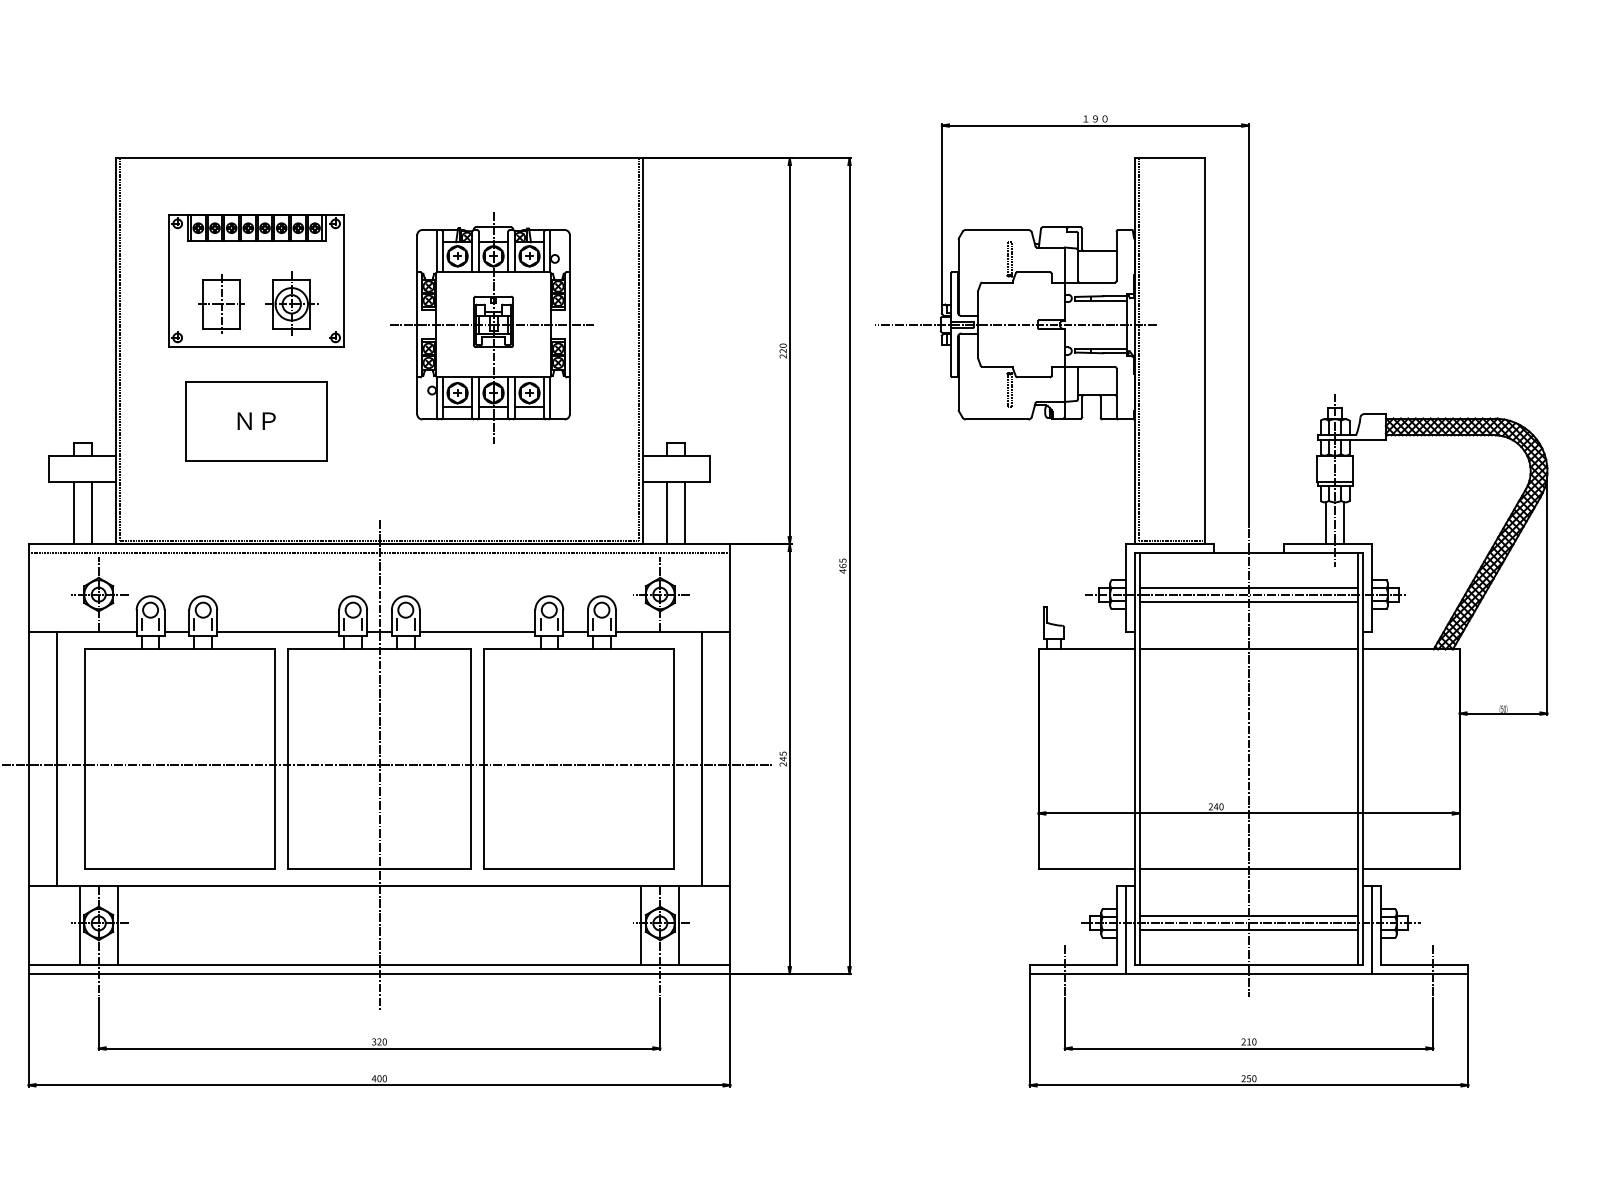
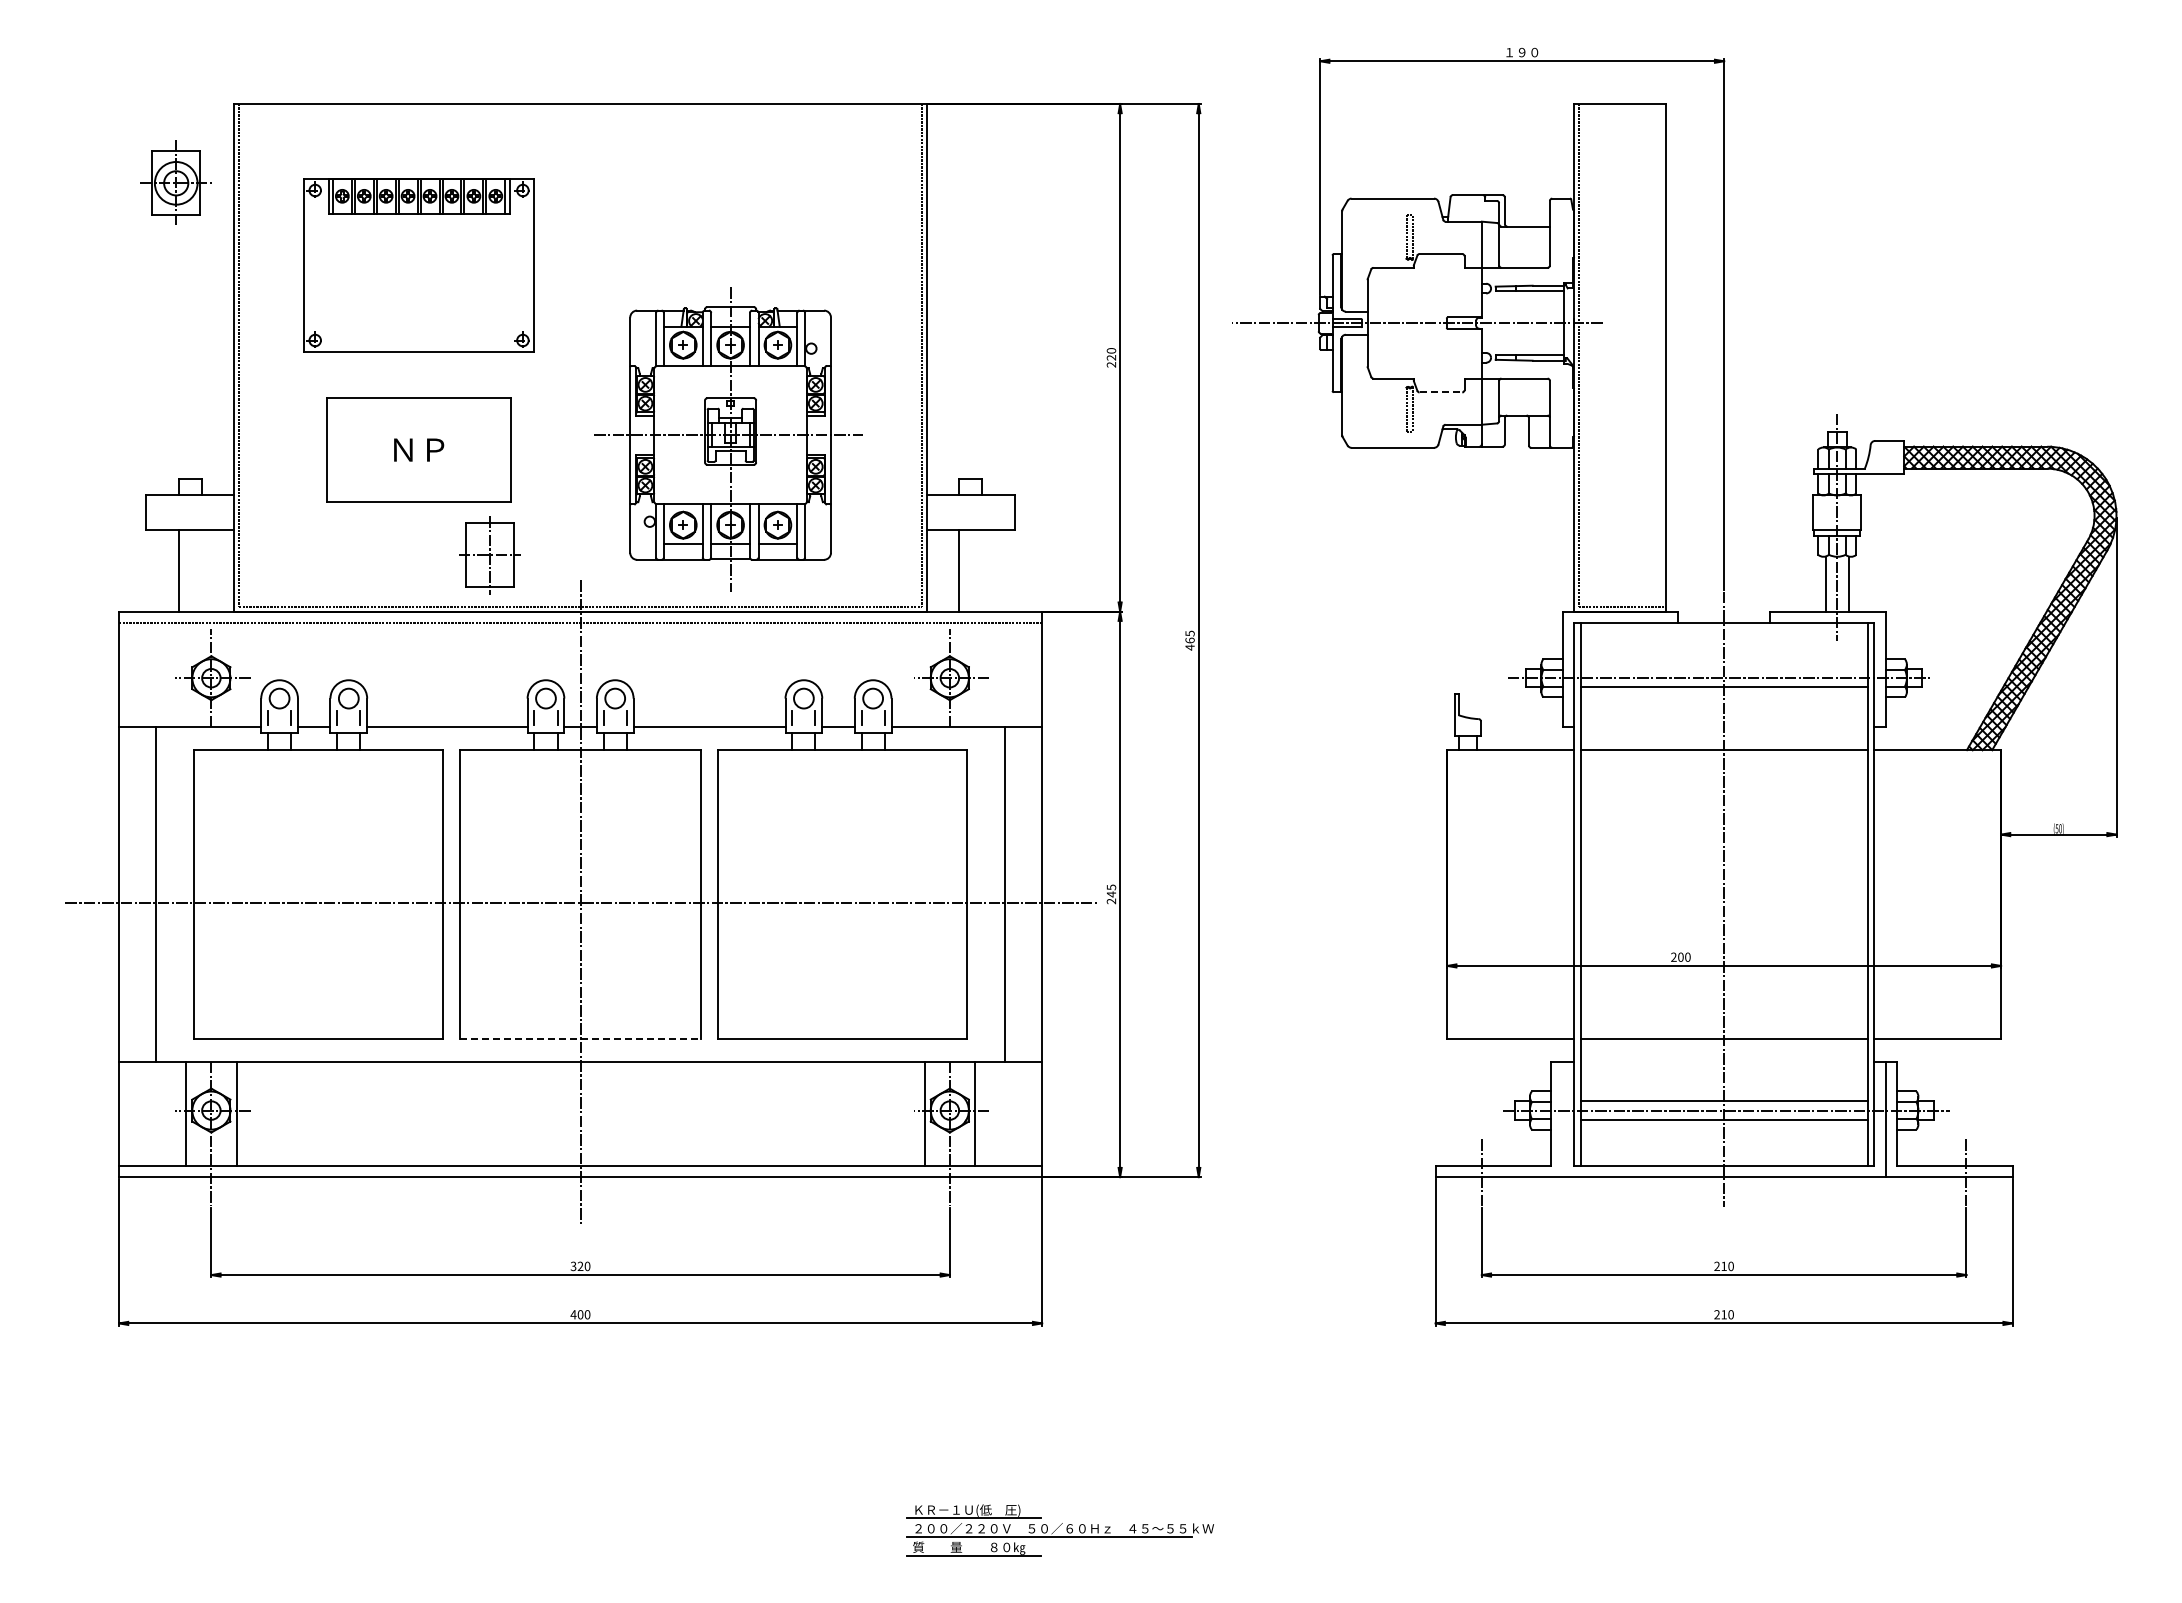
part: (291, 303) -> (175, 182), moved
part: (221, 304) -> (489, 555), moved
part: (491, 327) -> (728, 439), moved
line: (1034, 377) -> (1441, 392), solid -> dashed
line: (91, 512) -> (202, 570), removed
line: (685, 512) -> (982, 570), removed
line: (1248, 588) -> (1723, 669), removed
text: (1215, 806) -> (1680, 956), 240 -> 200
line: (380, 868) -> (581, 1038), solid -> dashed
line: (1126, 930) -> (1562, 1119), removed
text: (1248, 1078) -> (1723, 1314), 250 -> 210

